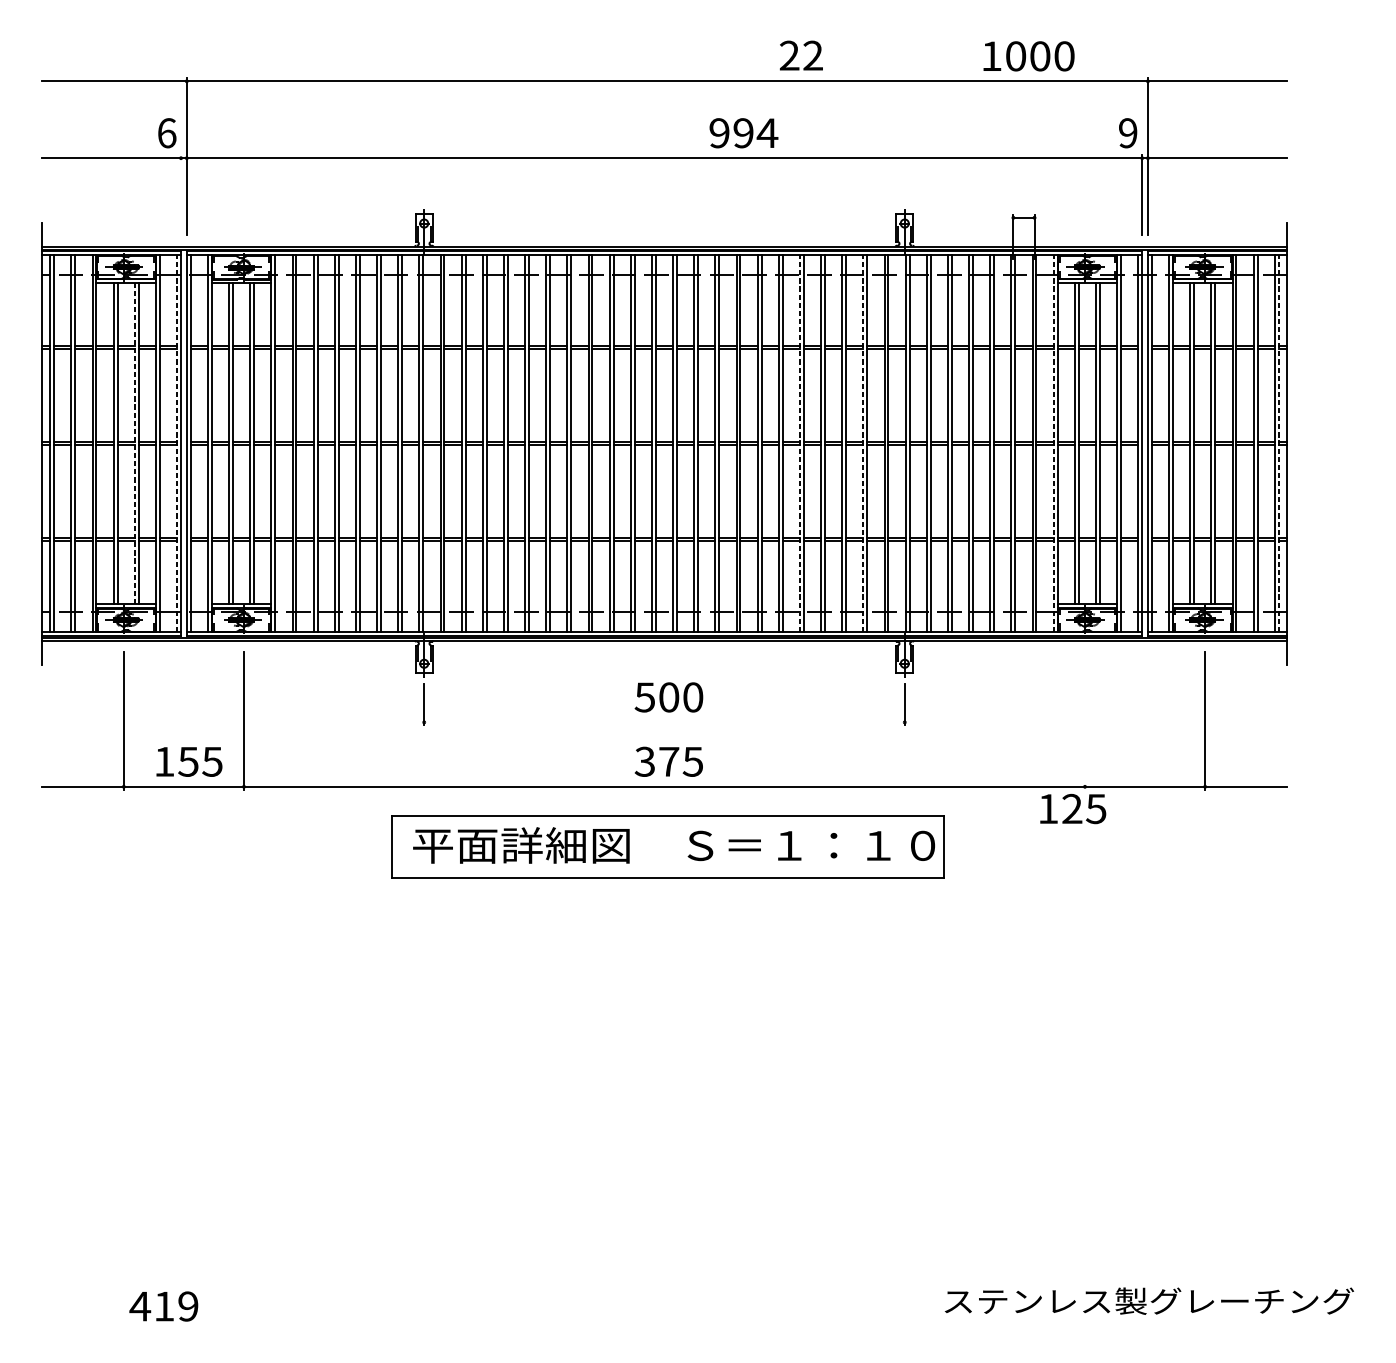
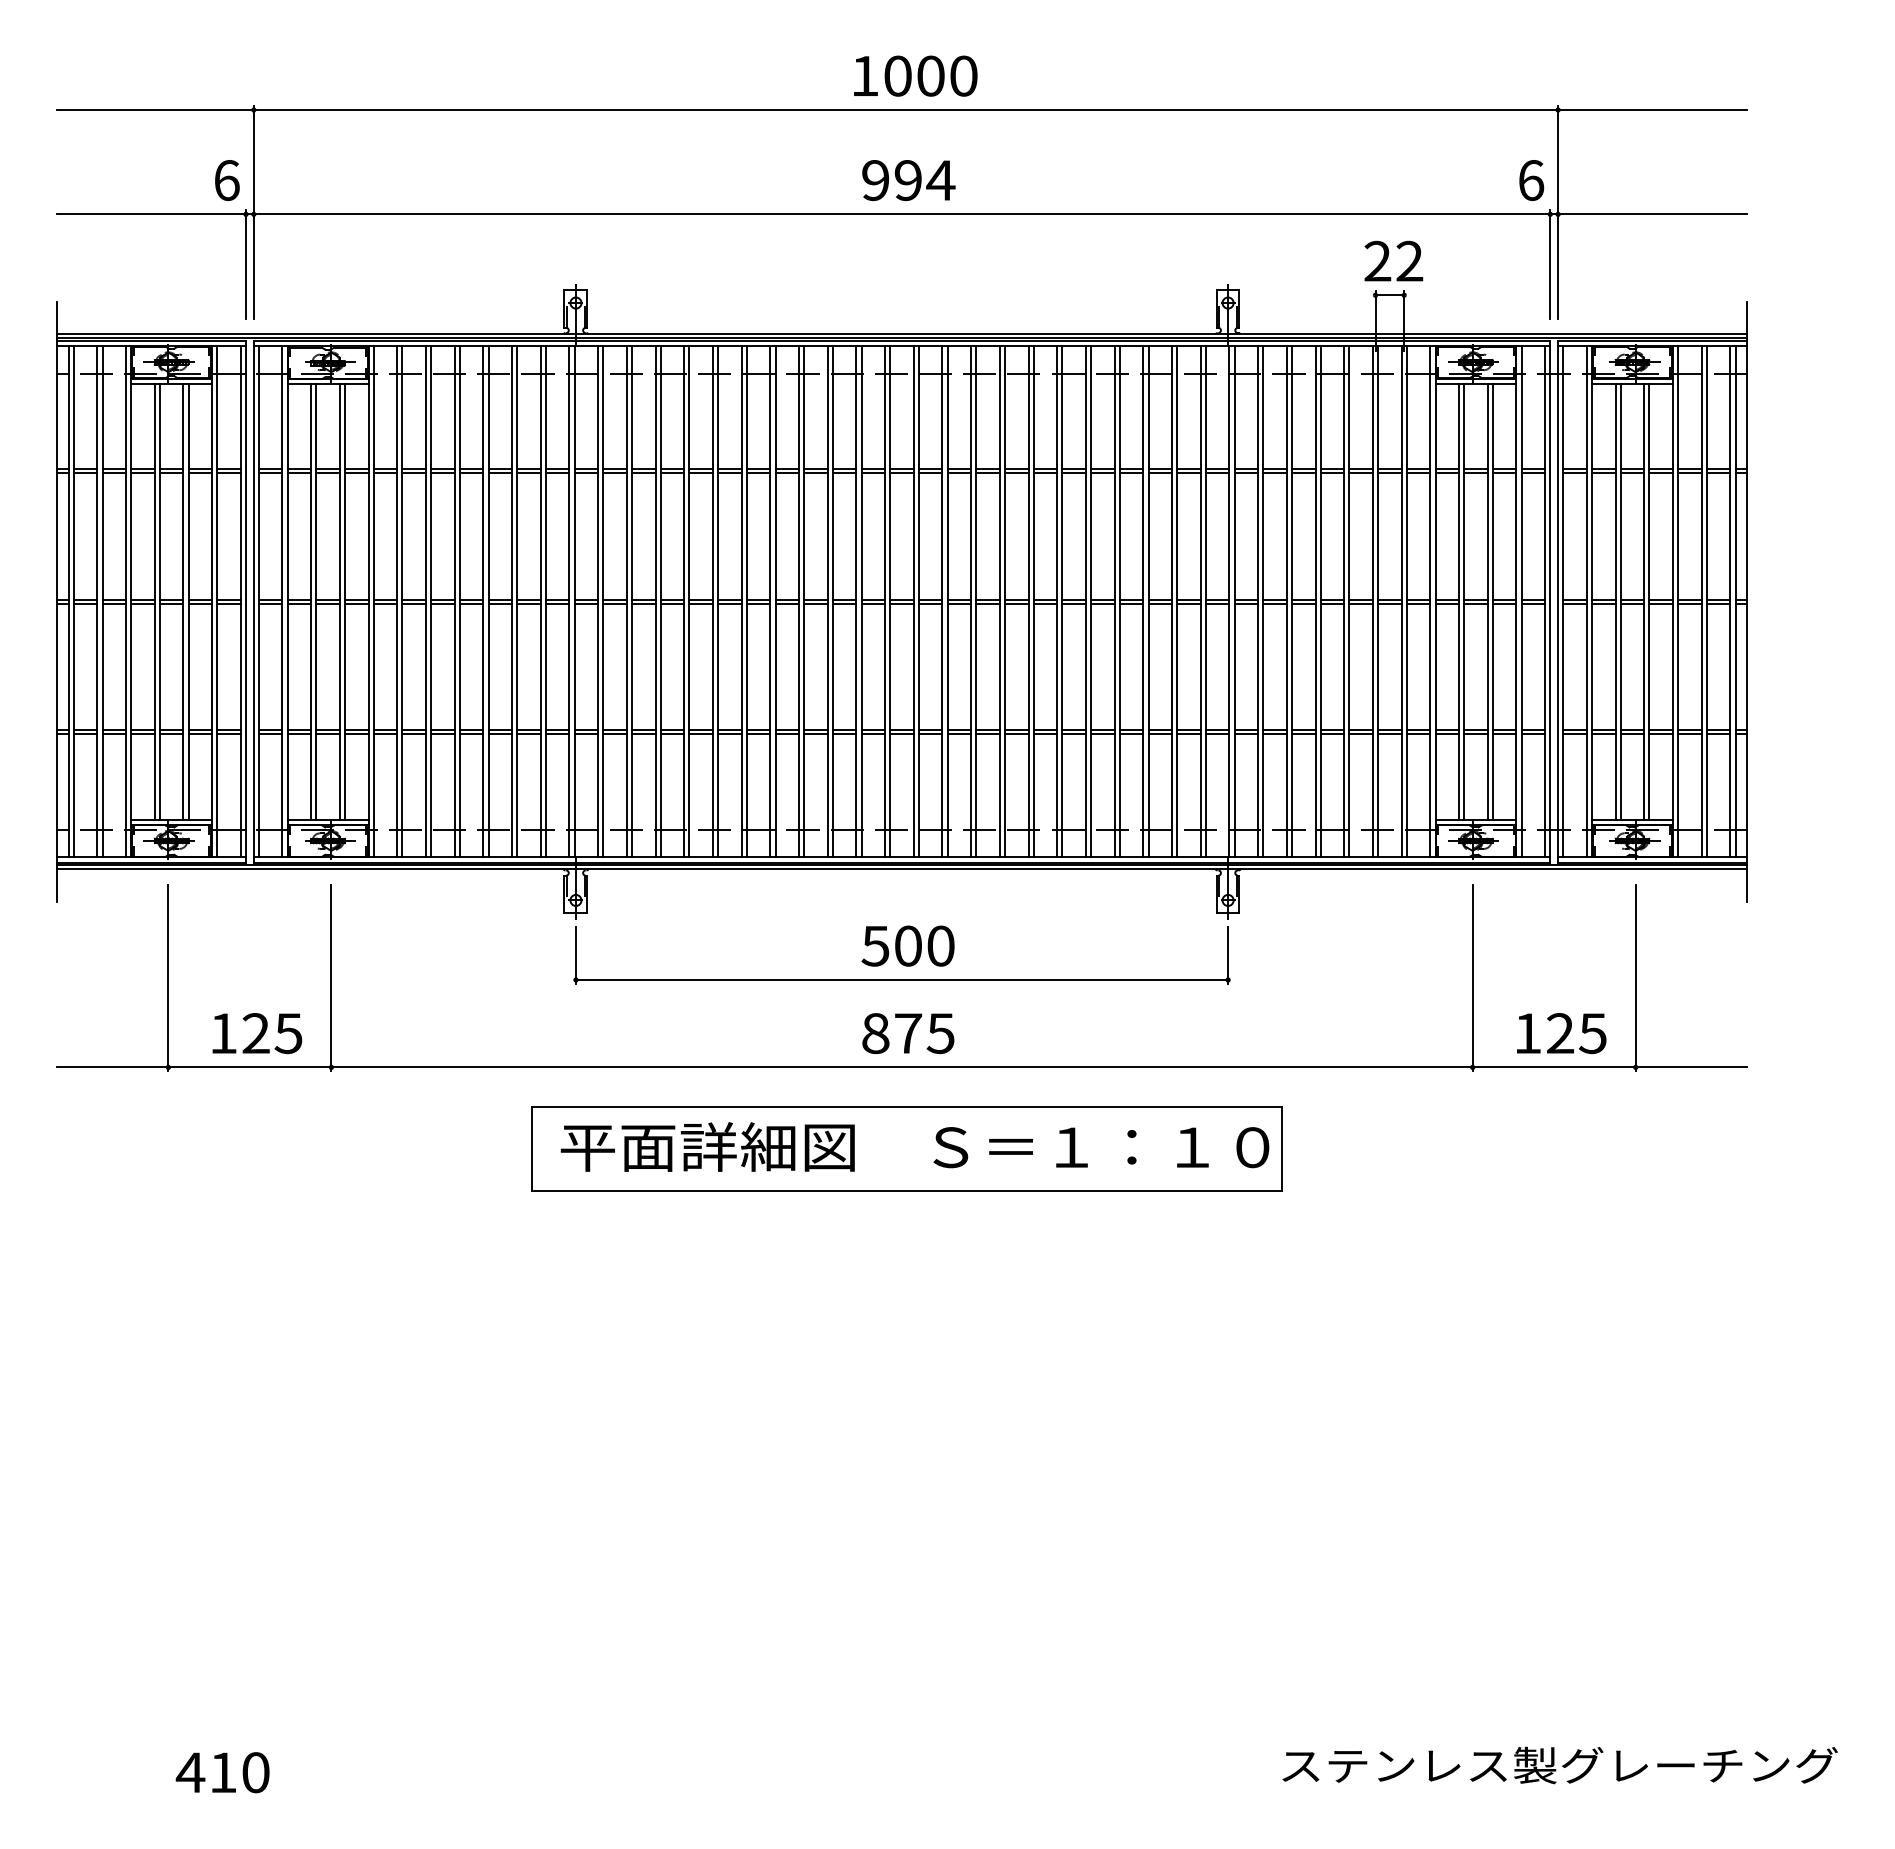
text: (801, 55) -> (1393, 260), moved
text: (1028, 55) -> (915, 75), moved
text: (743, 133) -> (908, 180), moved
text: (1128, 133) -> (1531, 180), 9 -> 6
line: (180, 195) -> (245, 264), added
line: (135, 443) -> (183, 601), dashed -> solid
line: (177, 443) -> (240, 601), dashed -> solid
line: (799, 443) -> (1085, 601), dashed -> solid
line: (863, 443) -> (1172, 601), dashed -> solid
line: (1053, 443) -> (1430, 601), dashed -> solid
line: (1278, 443) -> (1735, 601), dashed -> solid
line: (1084, 720) -> (1472, 977), added
line: (664, 722) -> (901, 980), added
text: (188, 761) -> (255, 1033), 155 -> 125
text: (644, 761) -> (875, 1033), 375 -> 875
text: (1073, 808) -> (1561, 1033), moved
text: (188, 1306) -> (255, 1772), 419 -> 410

